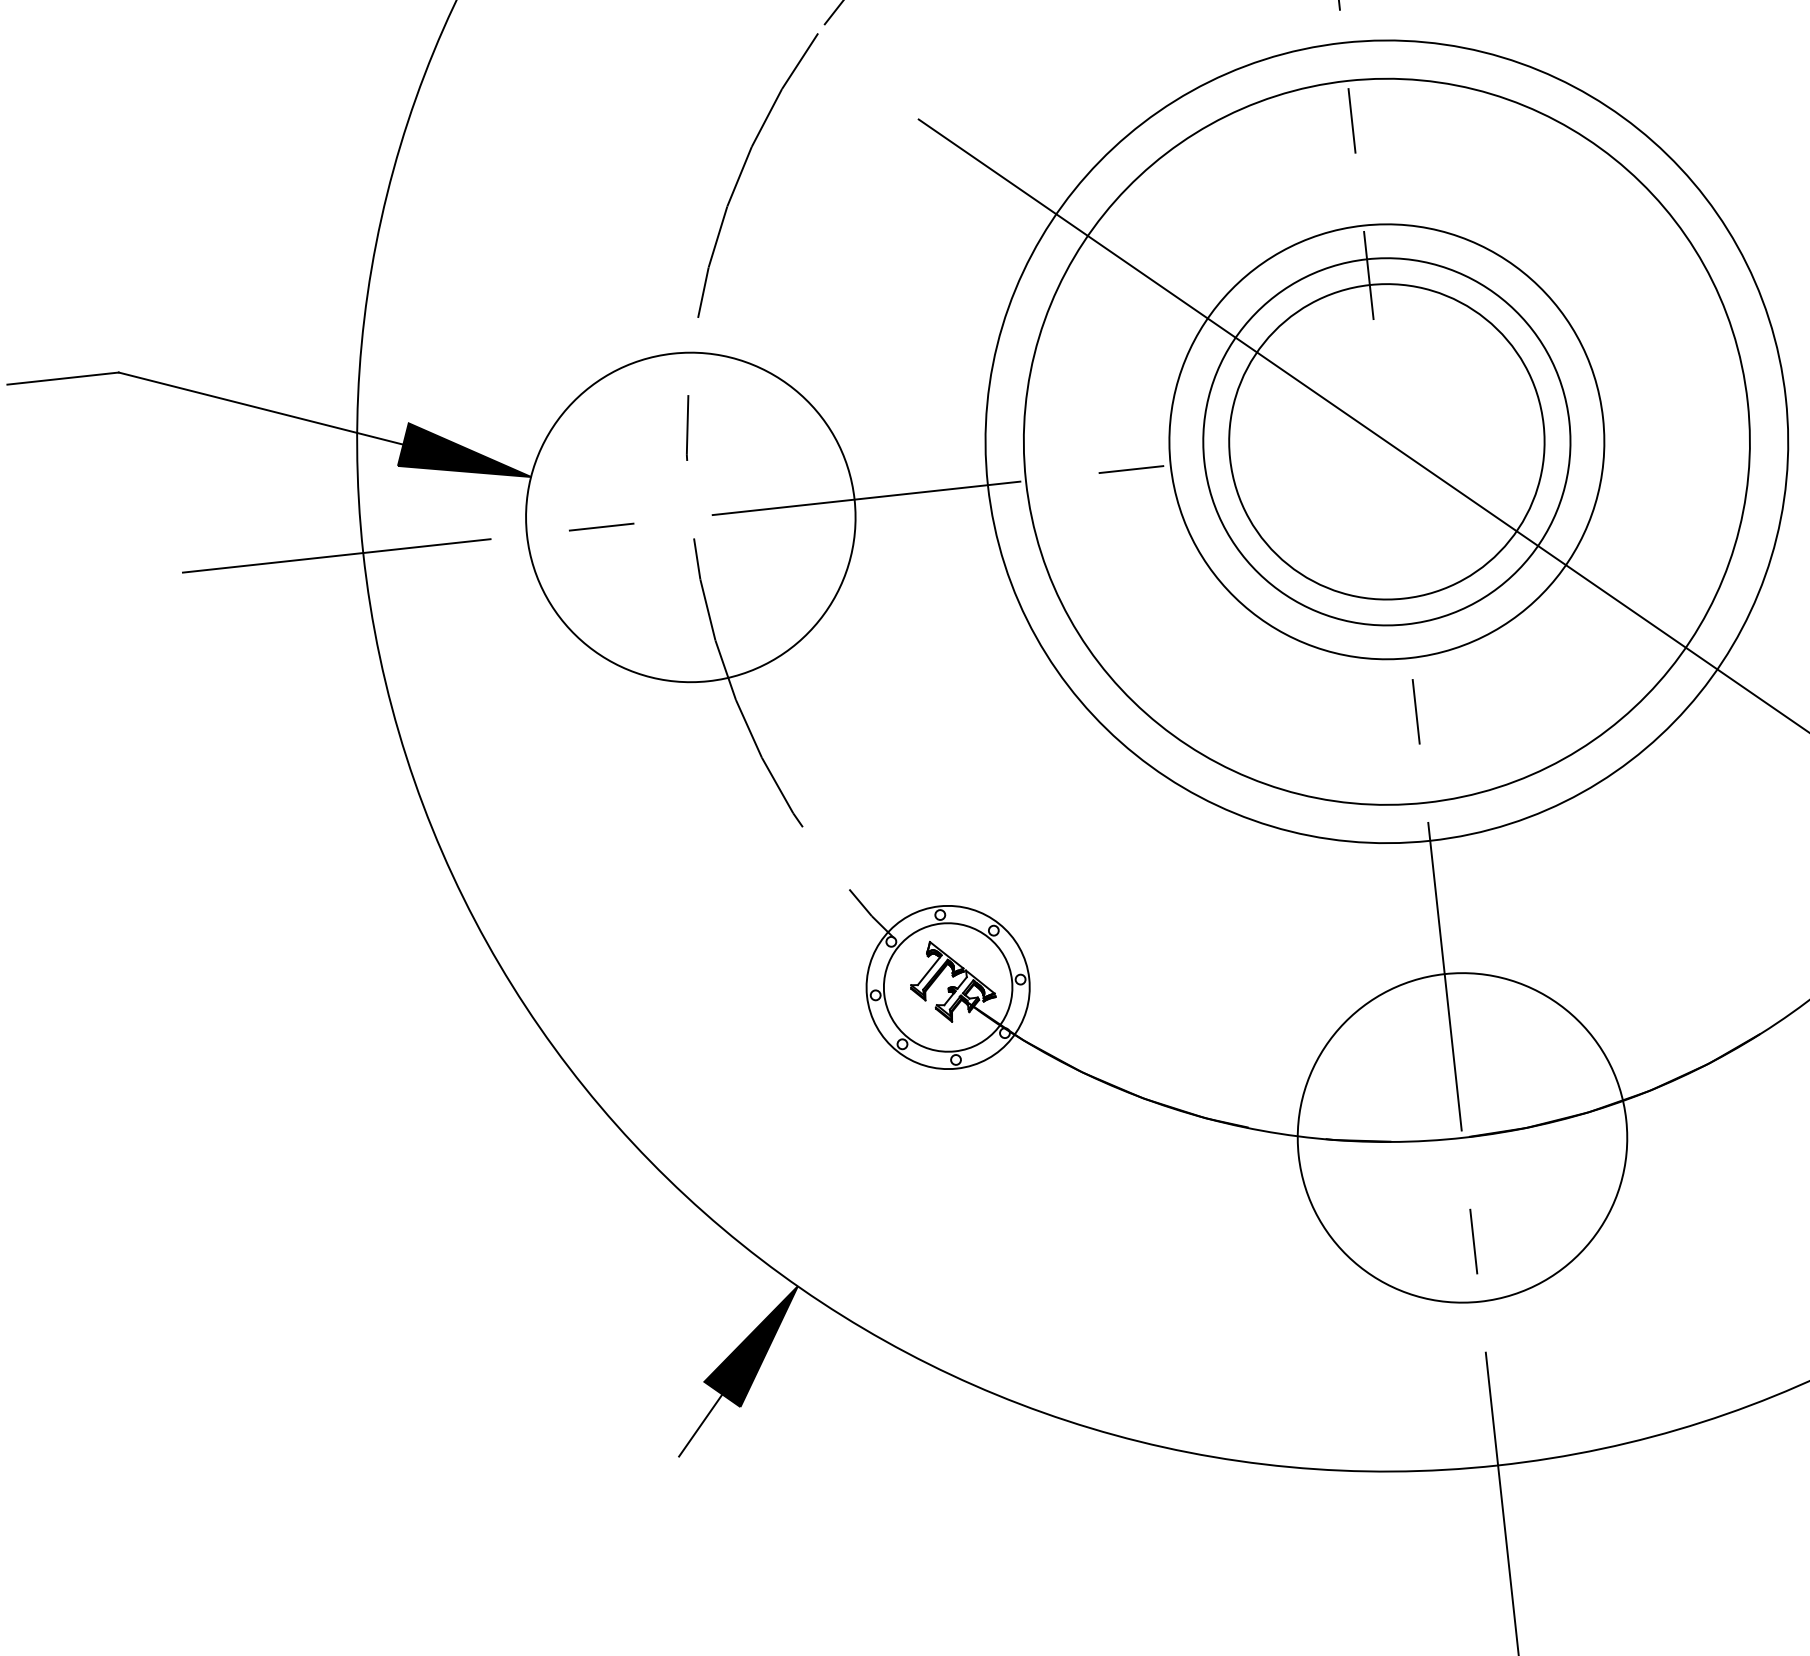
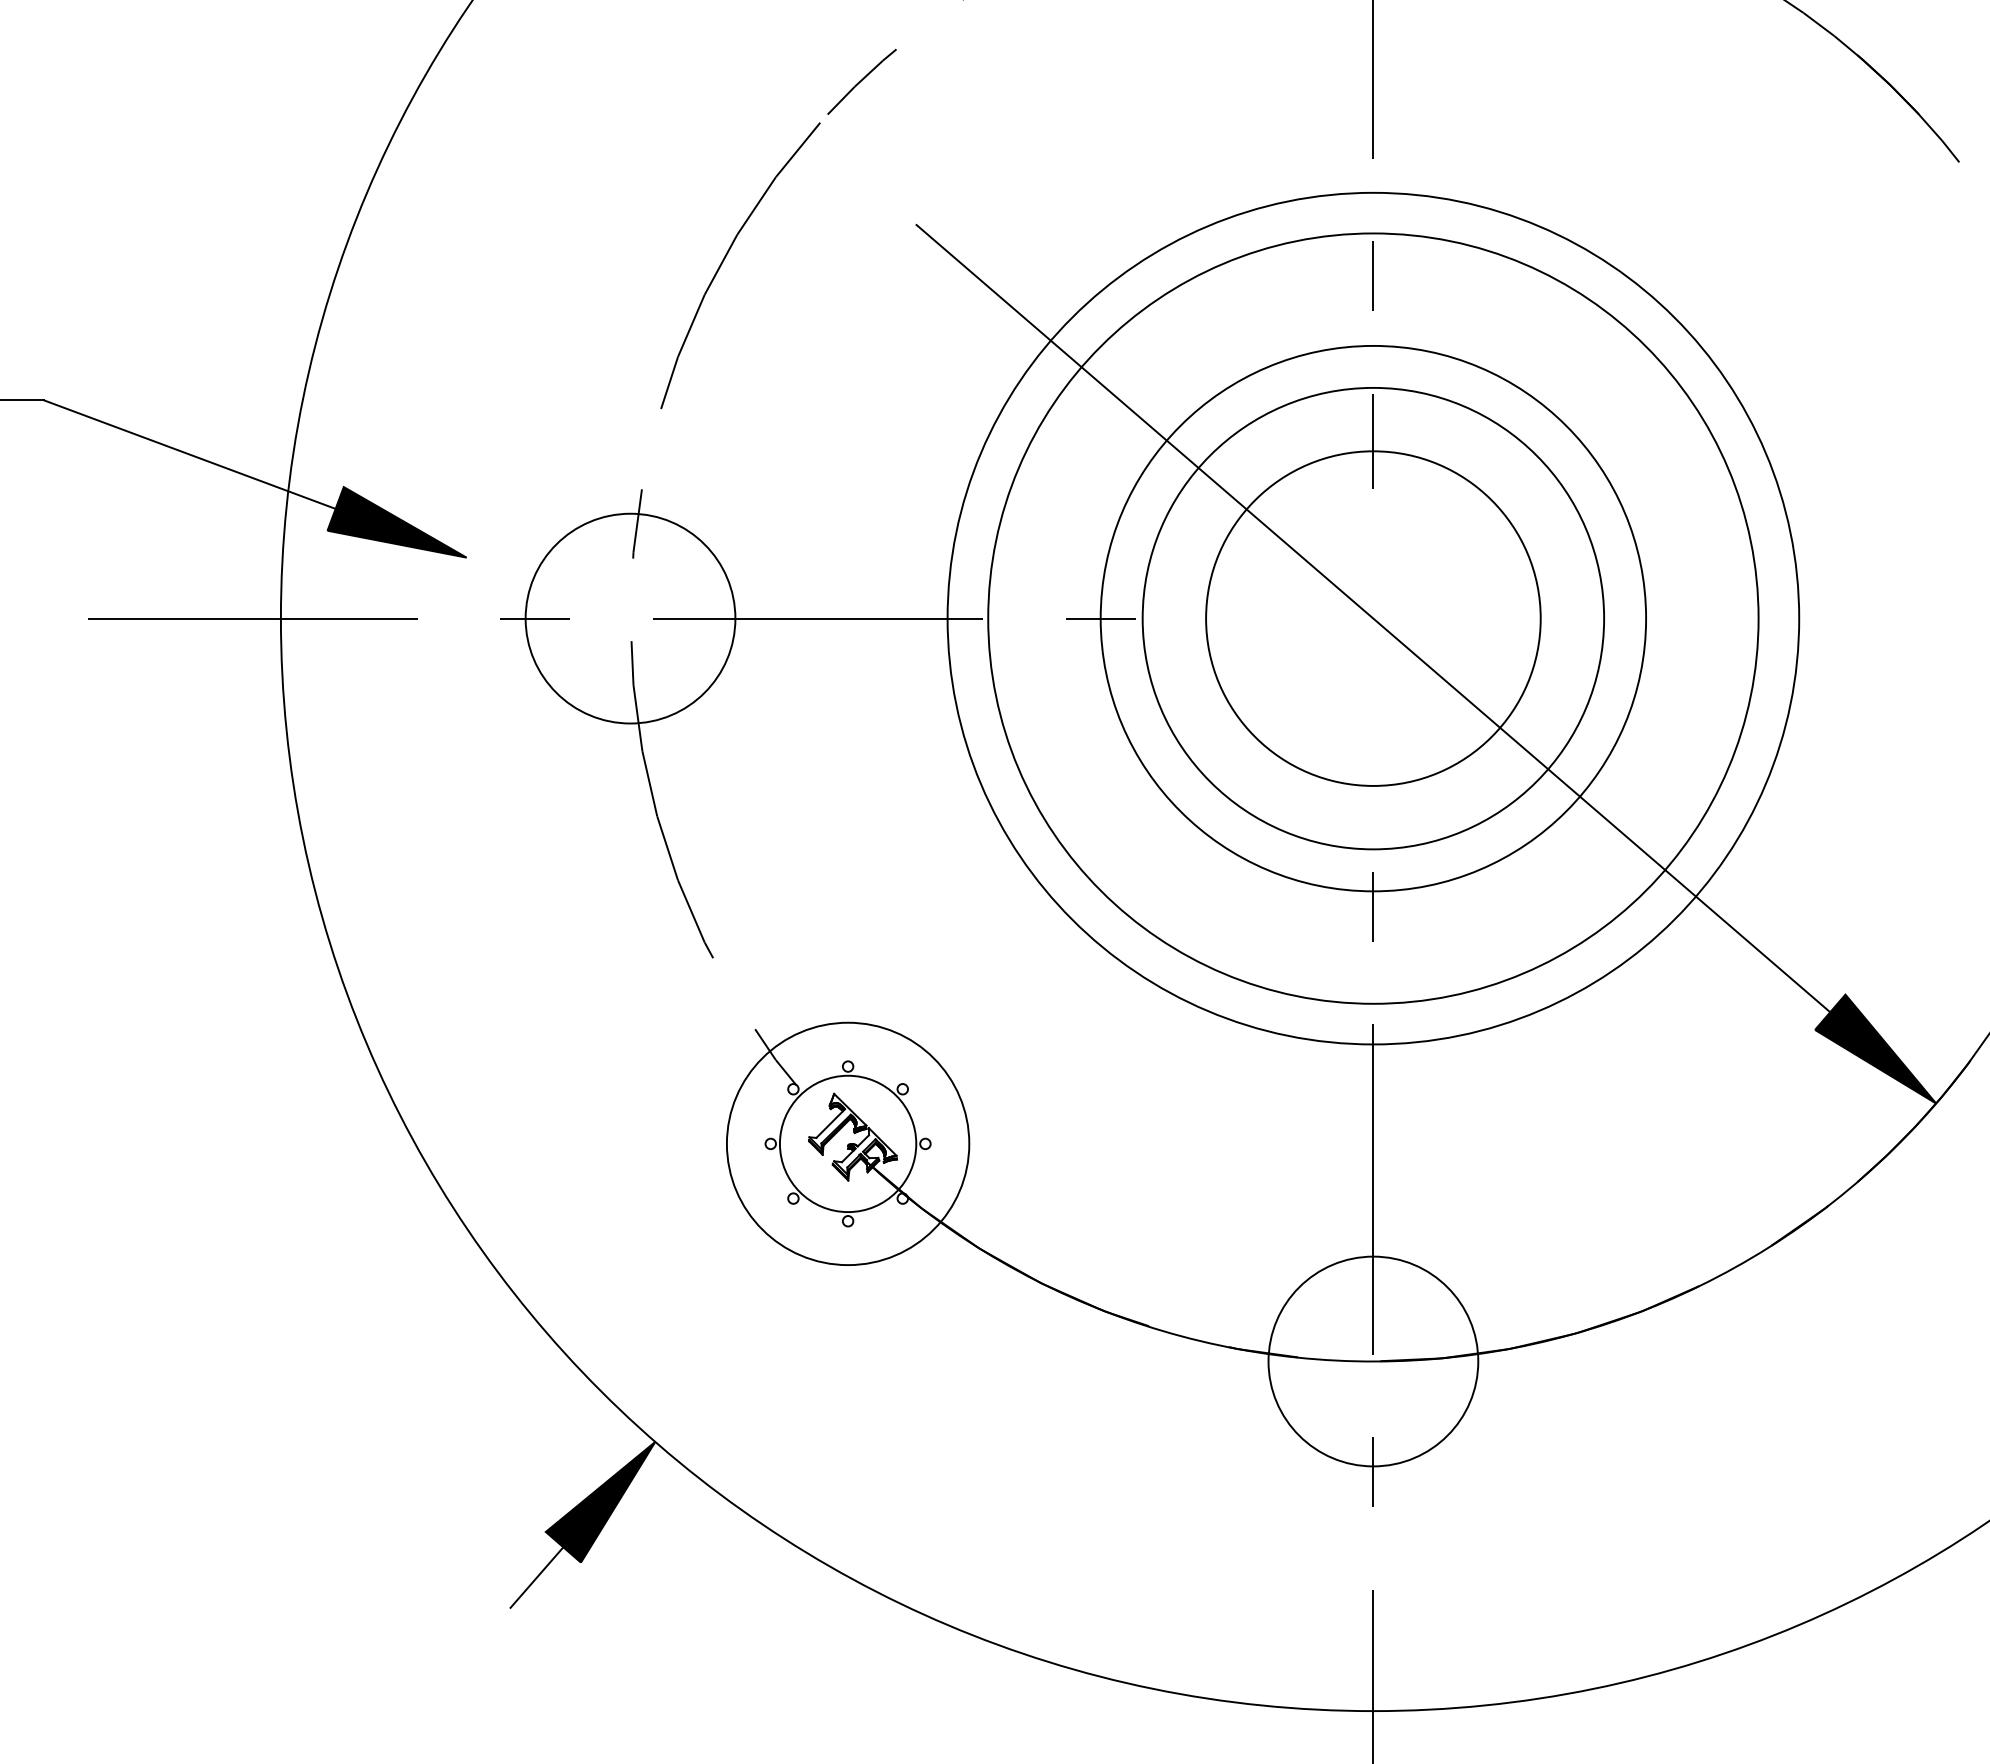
circle: (1386, 441) -> (1373, 618), size x1.4
circle: (690, 517) -> (630, 618), size x0.6
circle: (947, 987) -> (847, 1143), size x1.4
circle: (1462, 1137) -> (1373, 1361), size x0.6

